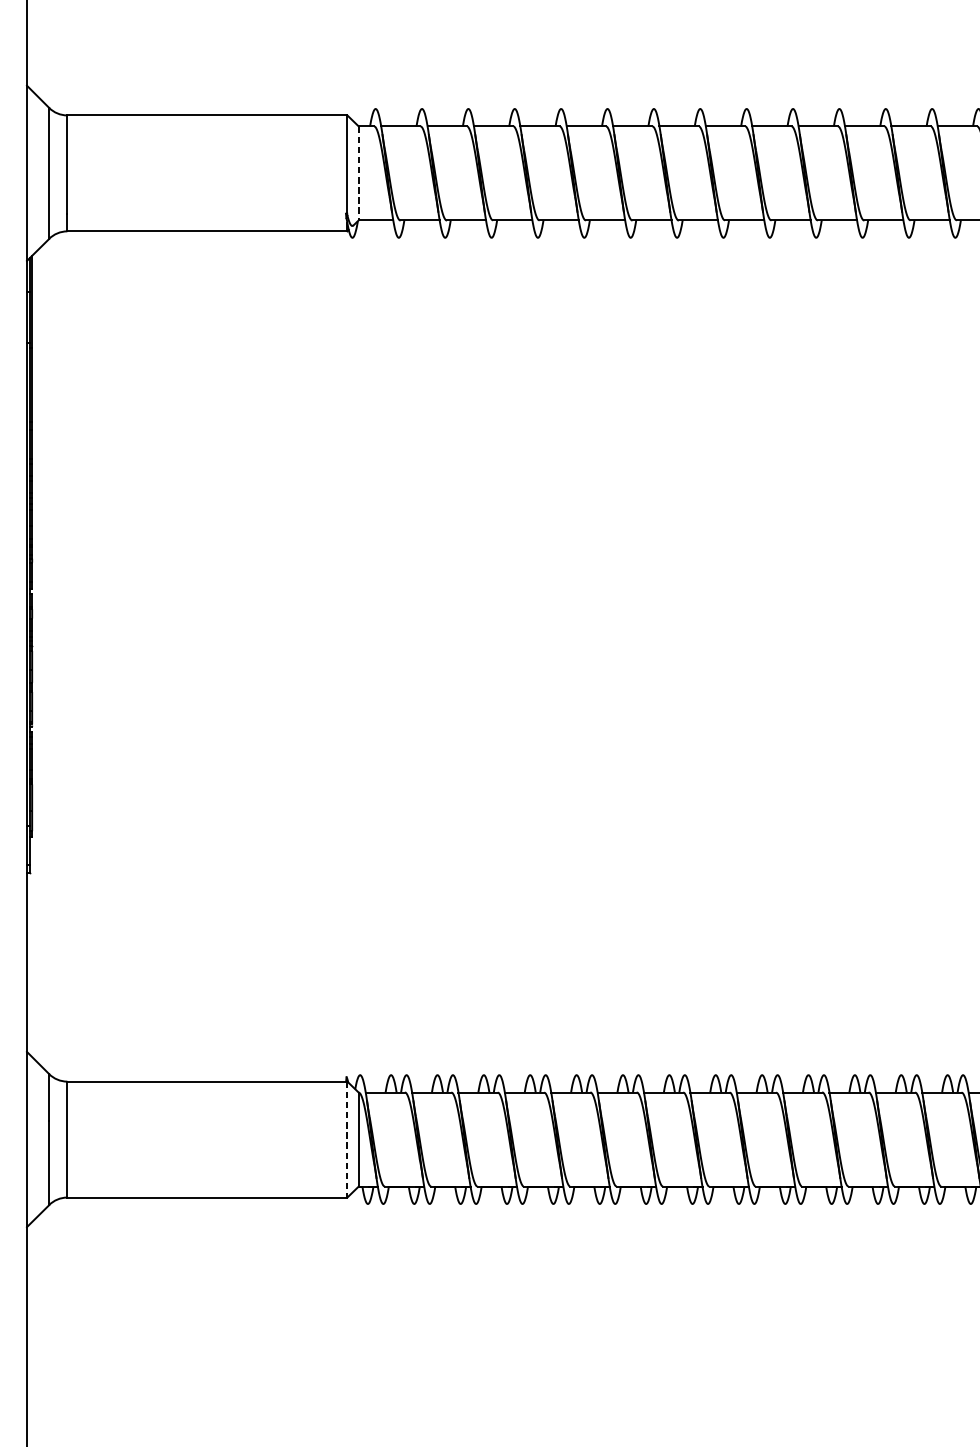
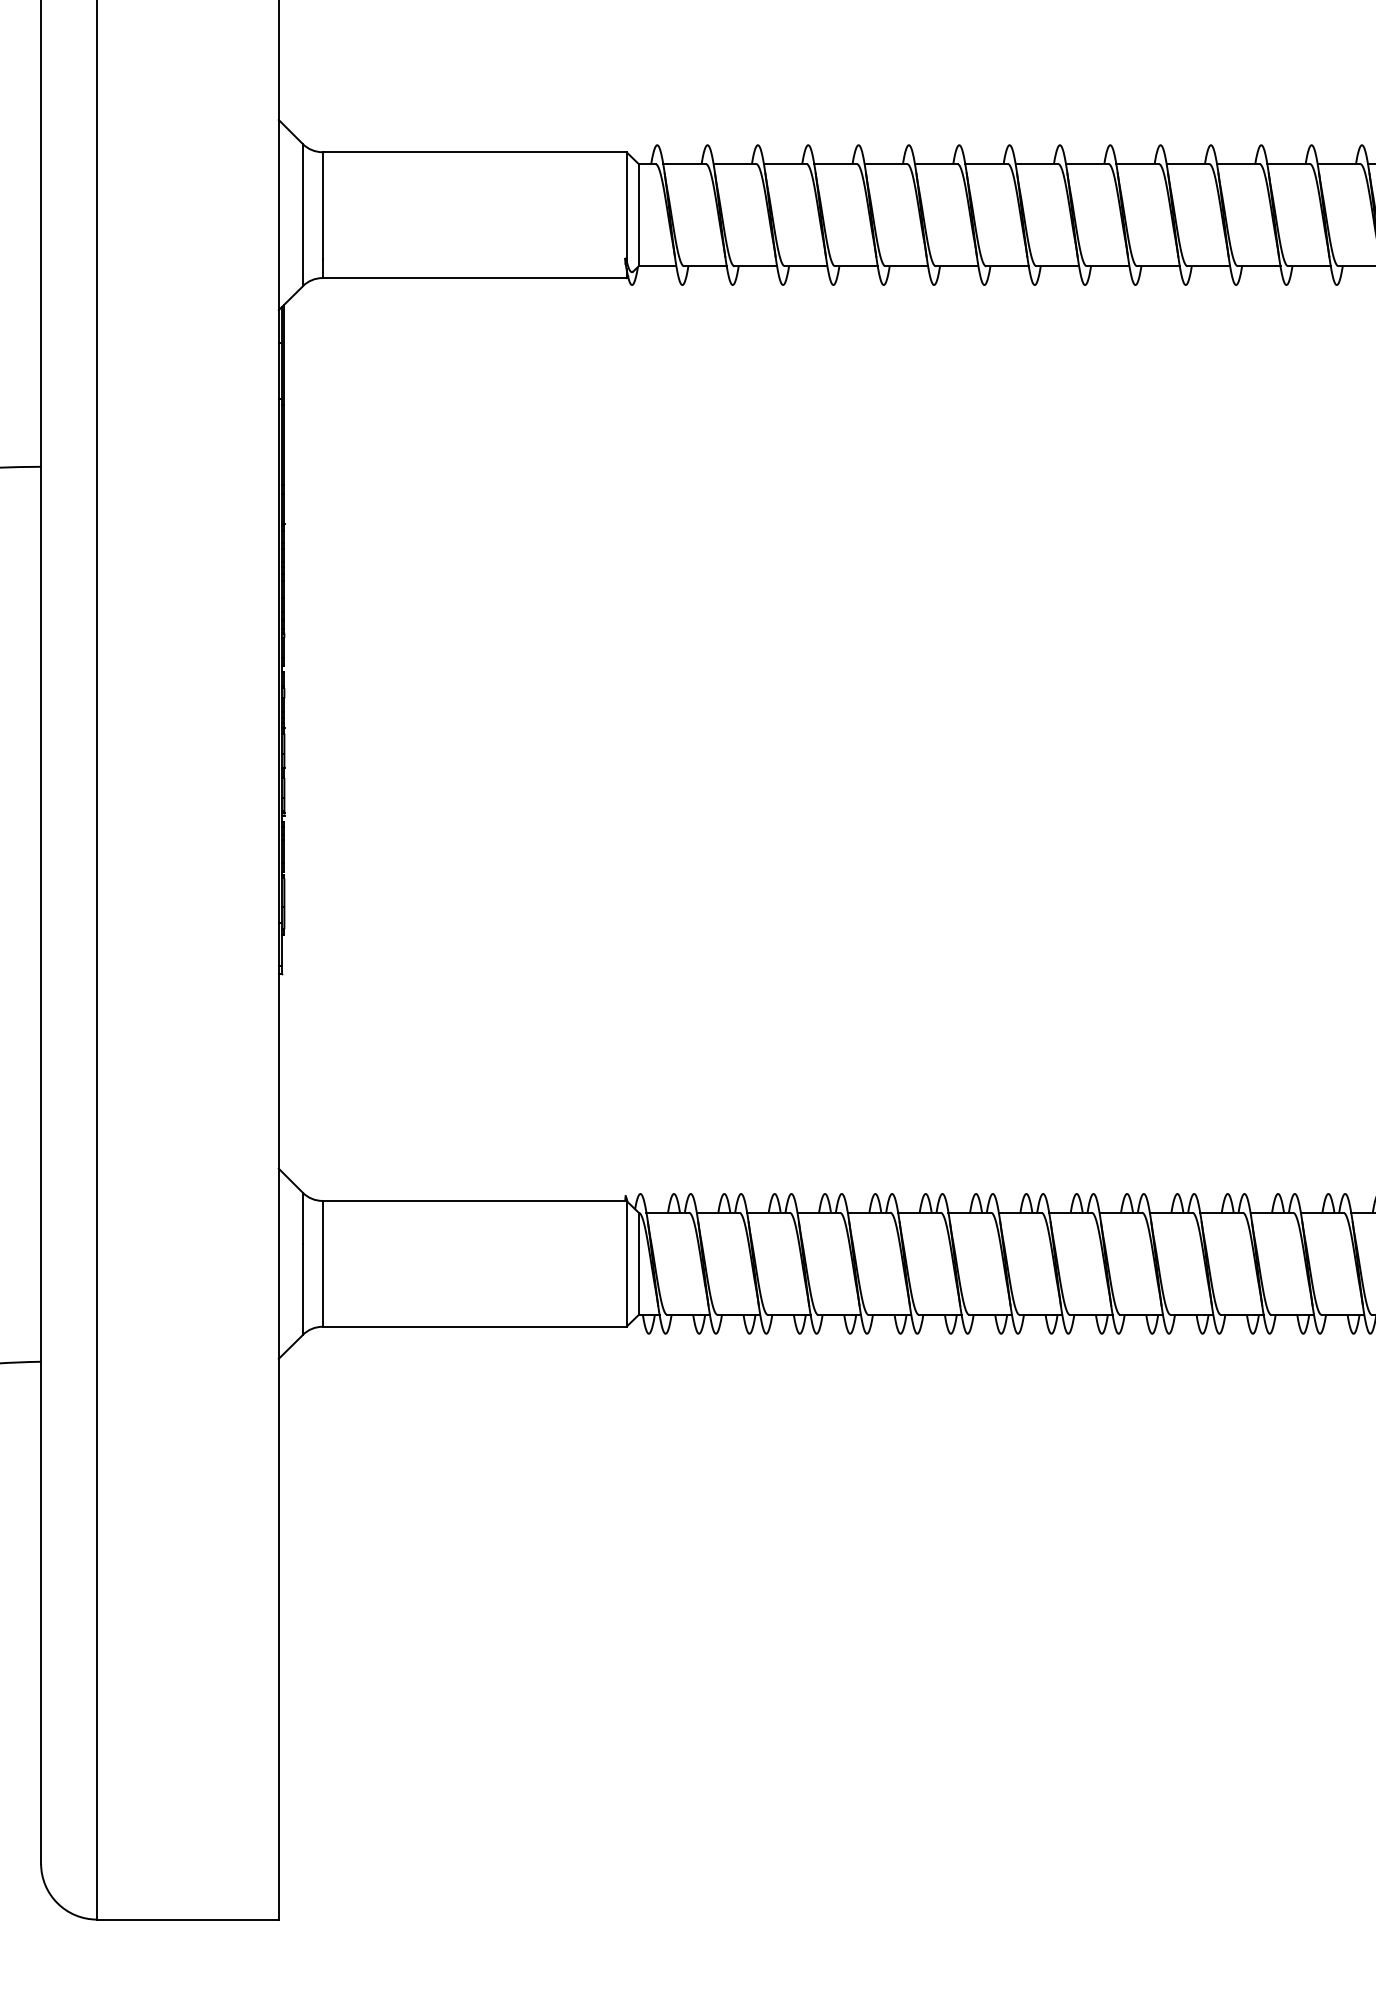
line: (358, 173) -> (638, 215), dashed -> solid
line: (347, 1139) -> (626, 1263), dashed -> solid

